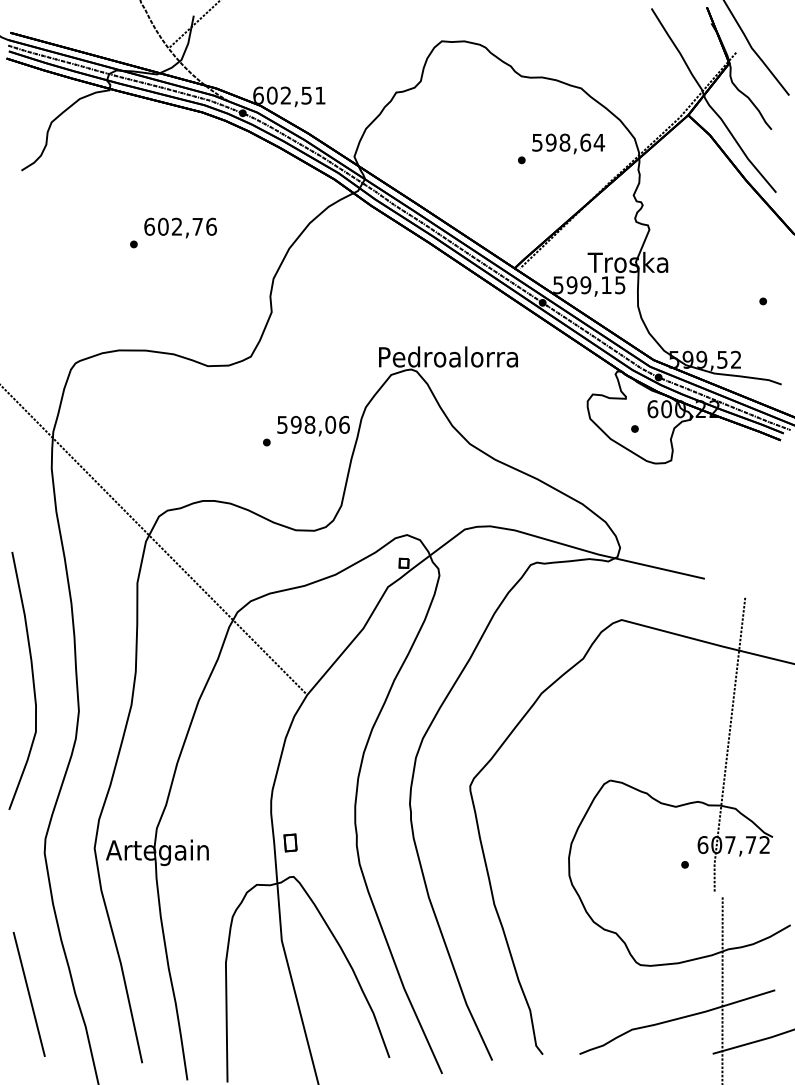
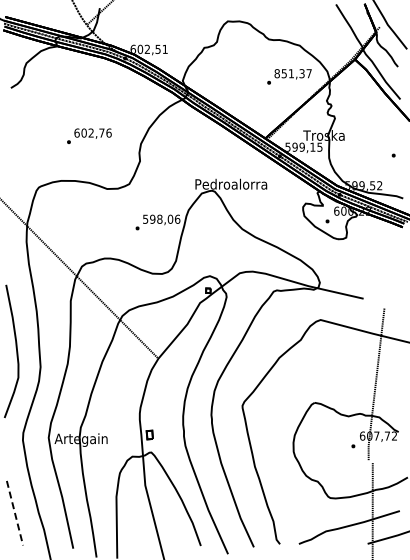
text: (569, 142) -> (293, 73), 598,64 -> 851,37
text: (173, 231) -> (89, 135), moved
line: (30, 994) -> (15, 513), solid -> dashed

